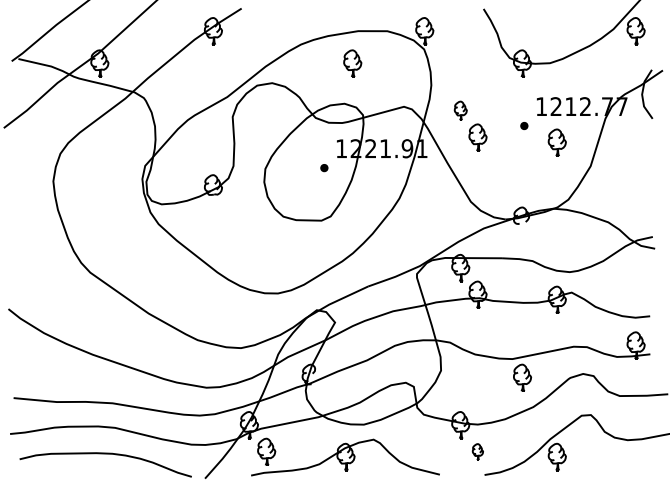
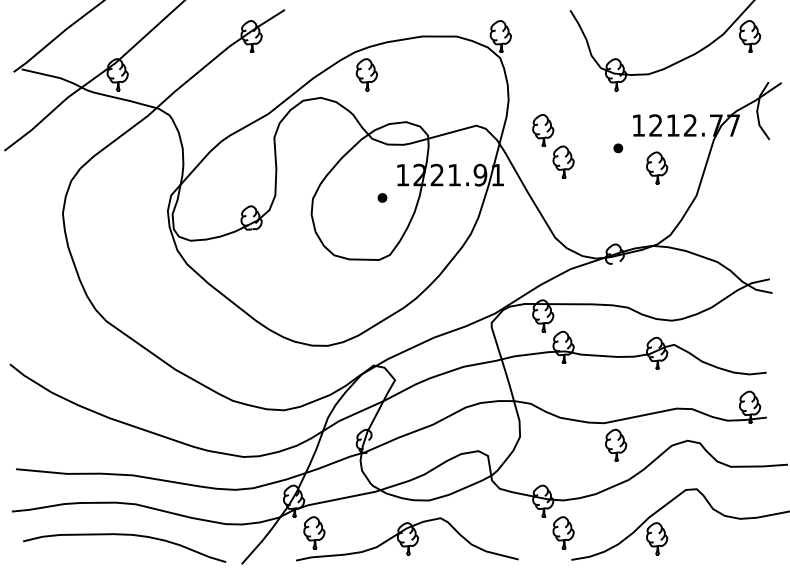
part: (352, 63) -> (366, 74), moved
part: (460, 110) -> (543, 130), size x1.43
part: (477, 451) -> (563, 532), size x1.67

